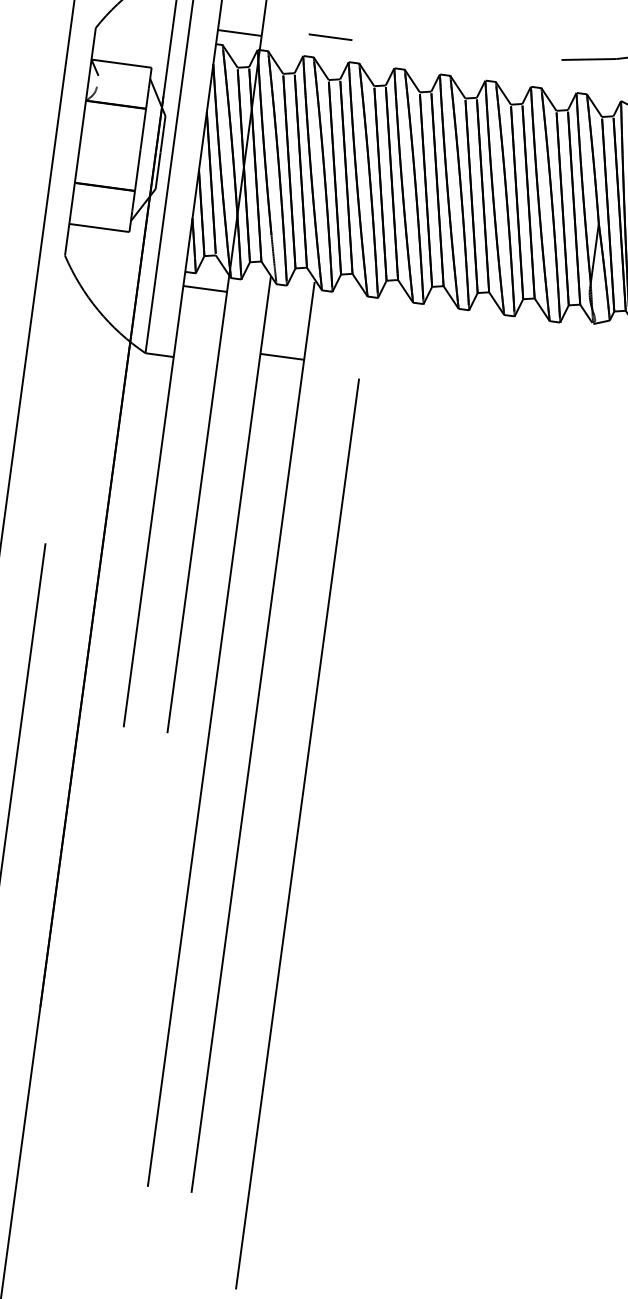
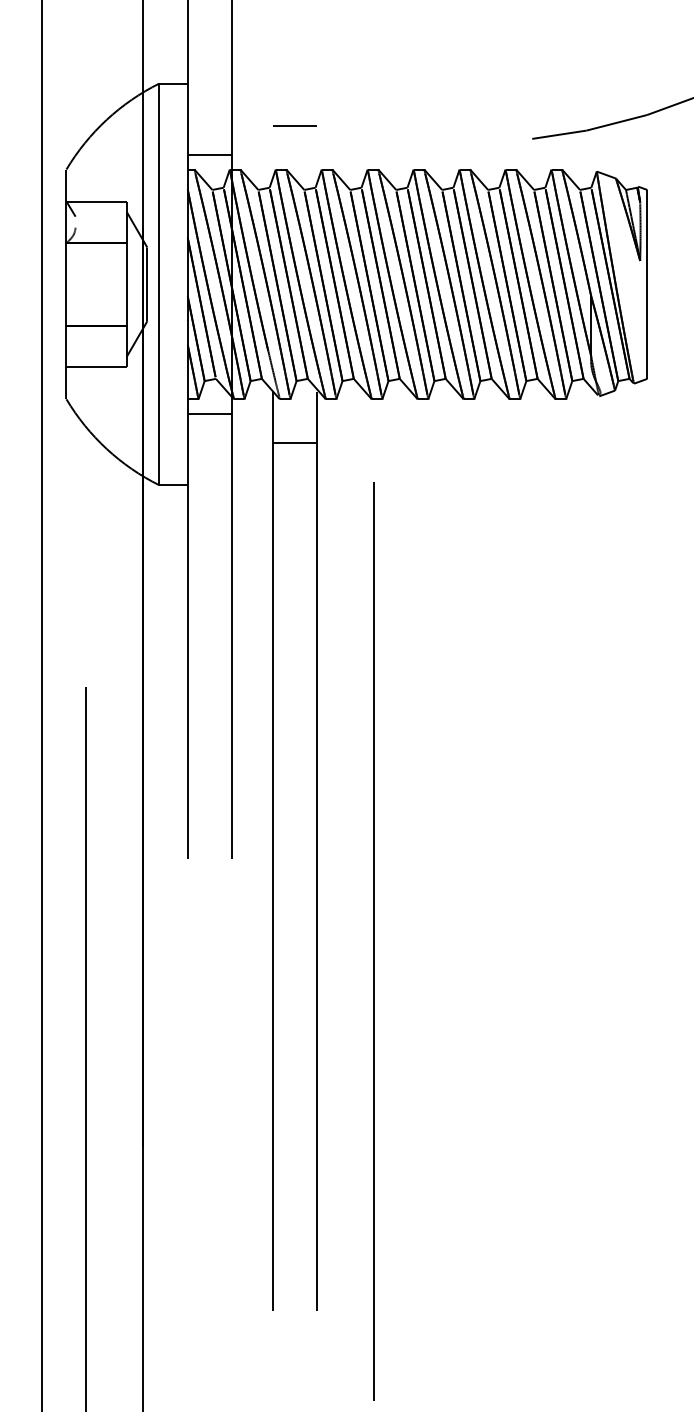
line: (329, 36) -> (294, 125), moved
line: (282, 356) -> (295, 442), moved

